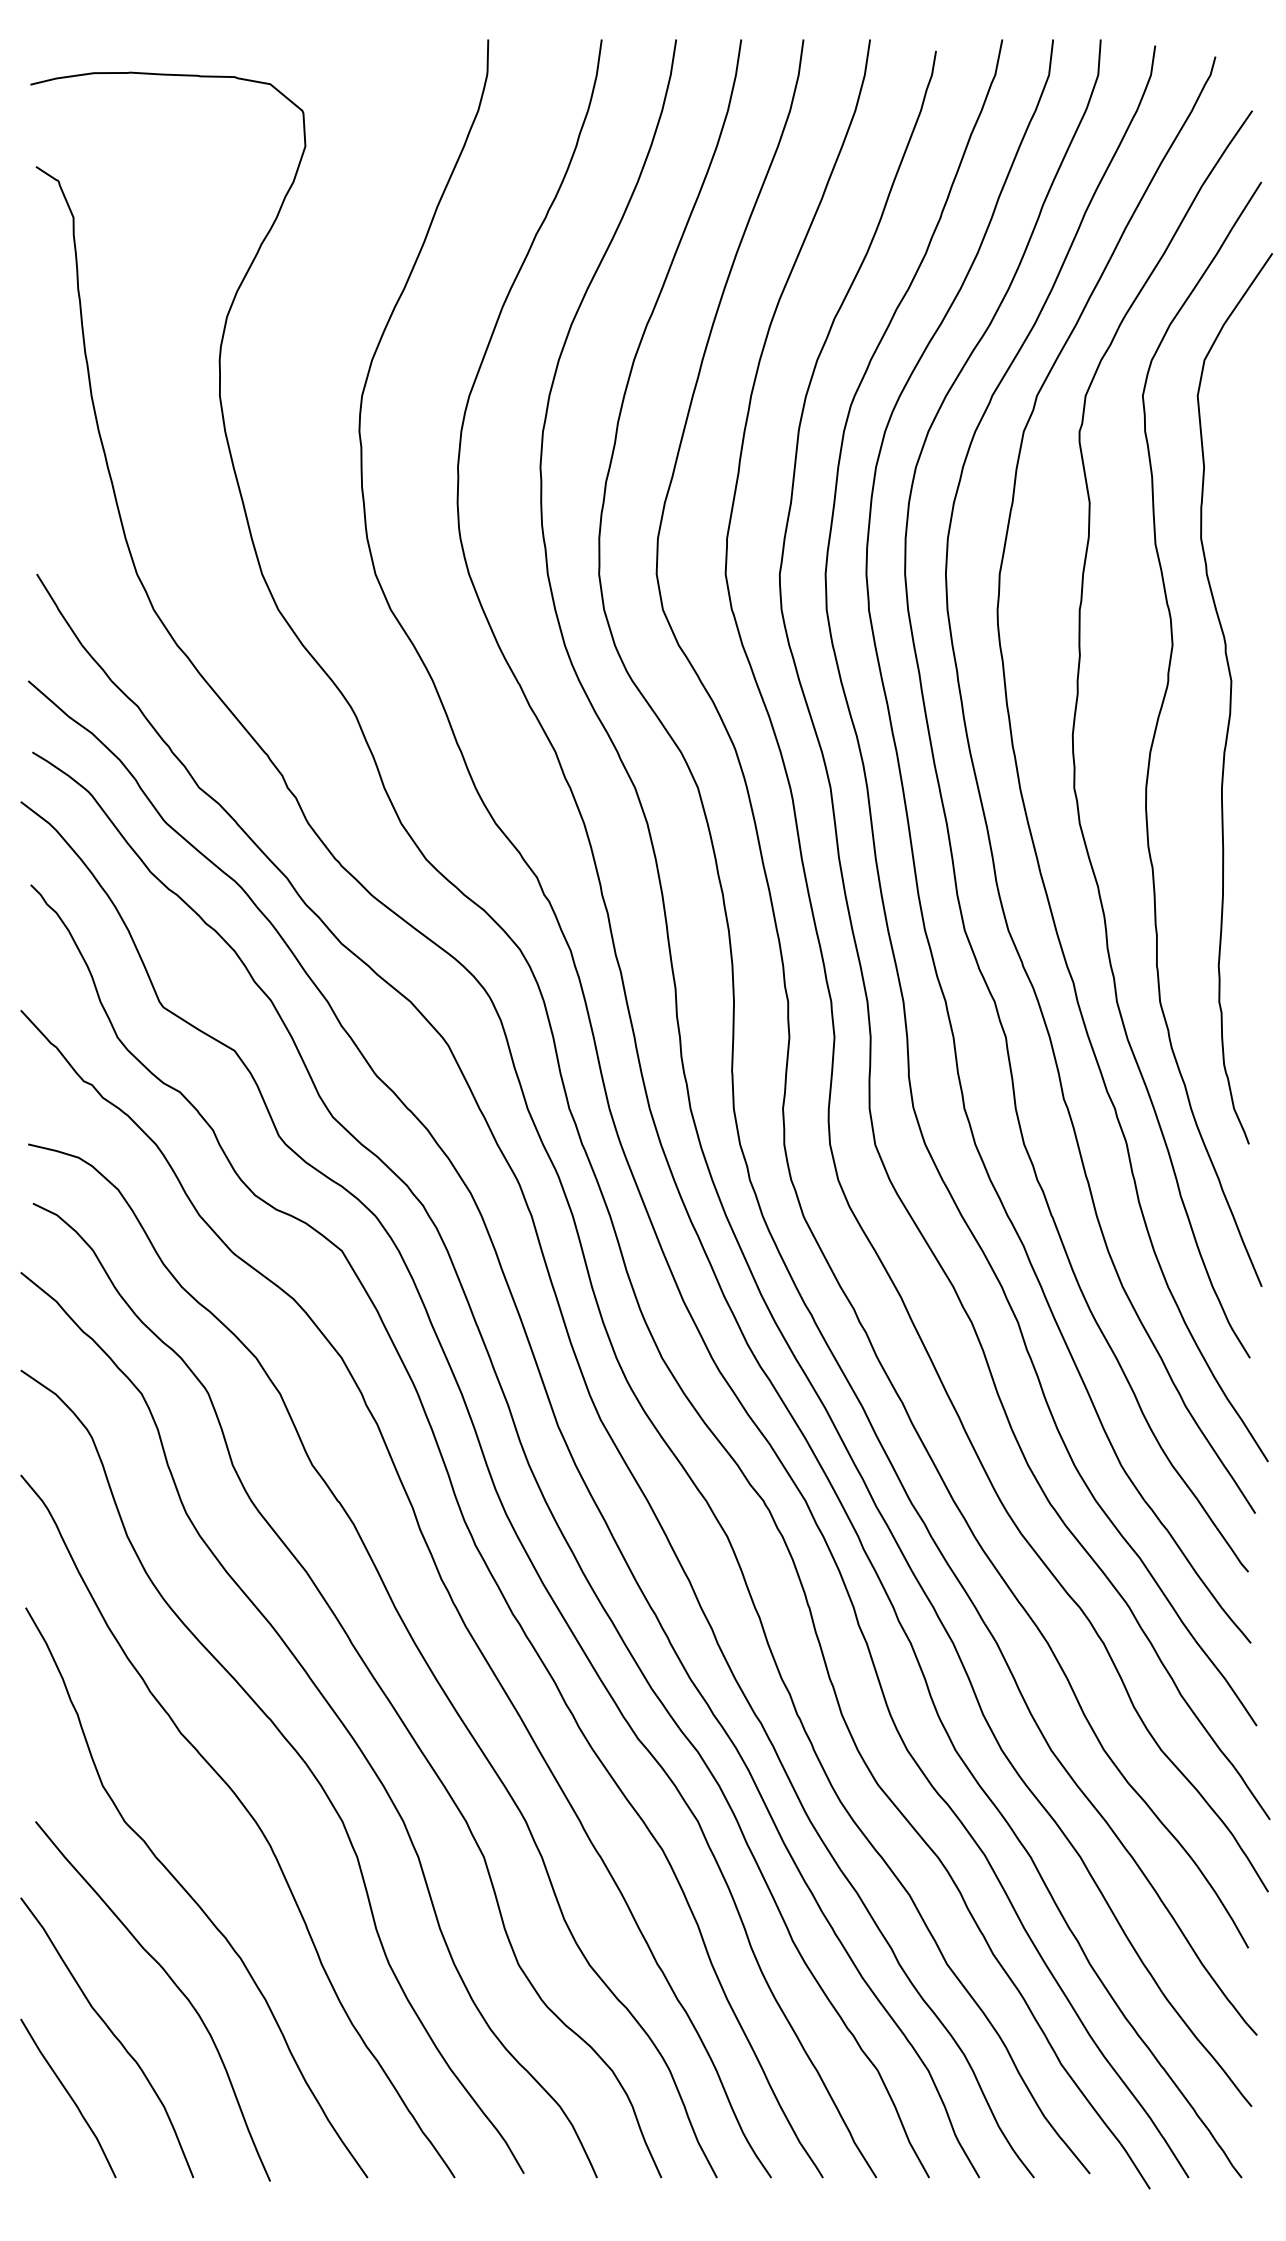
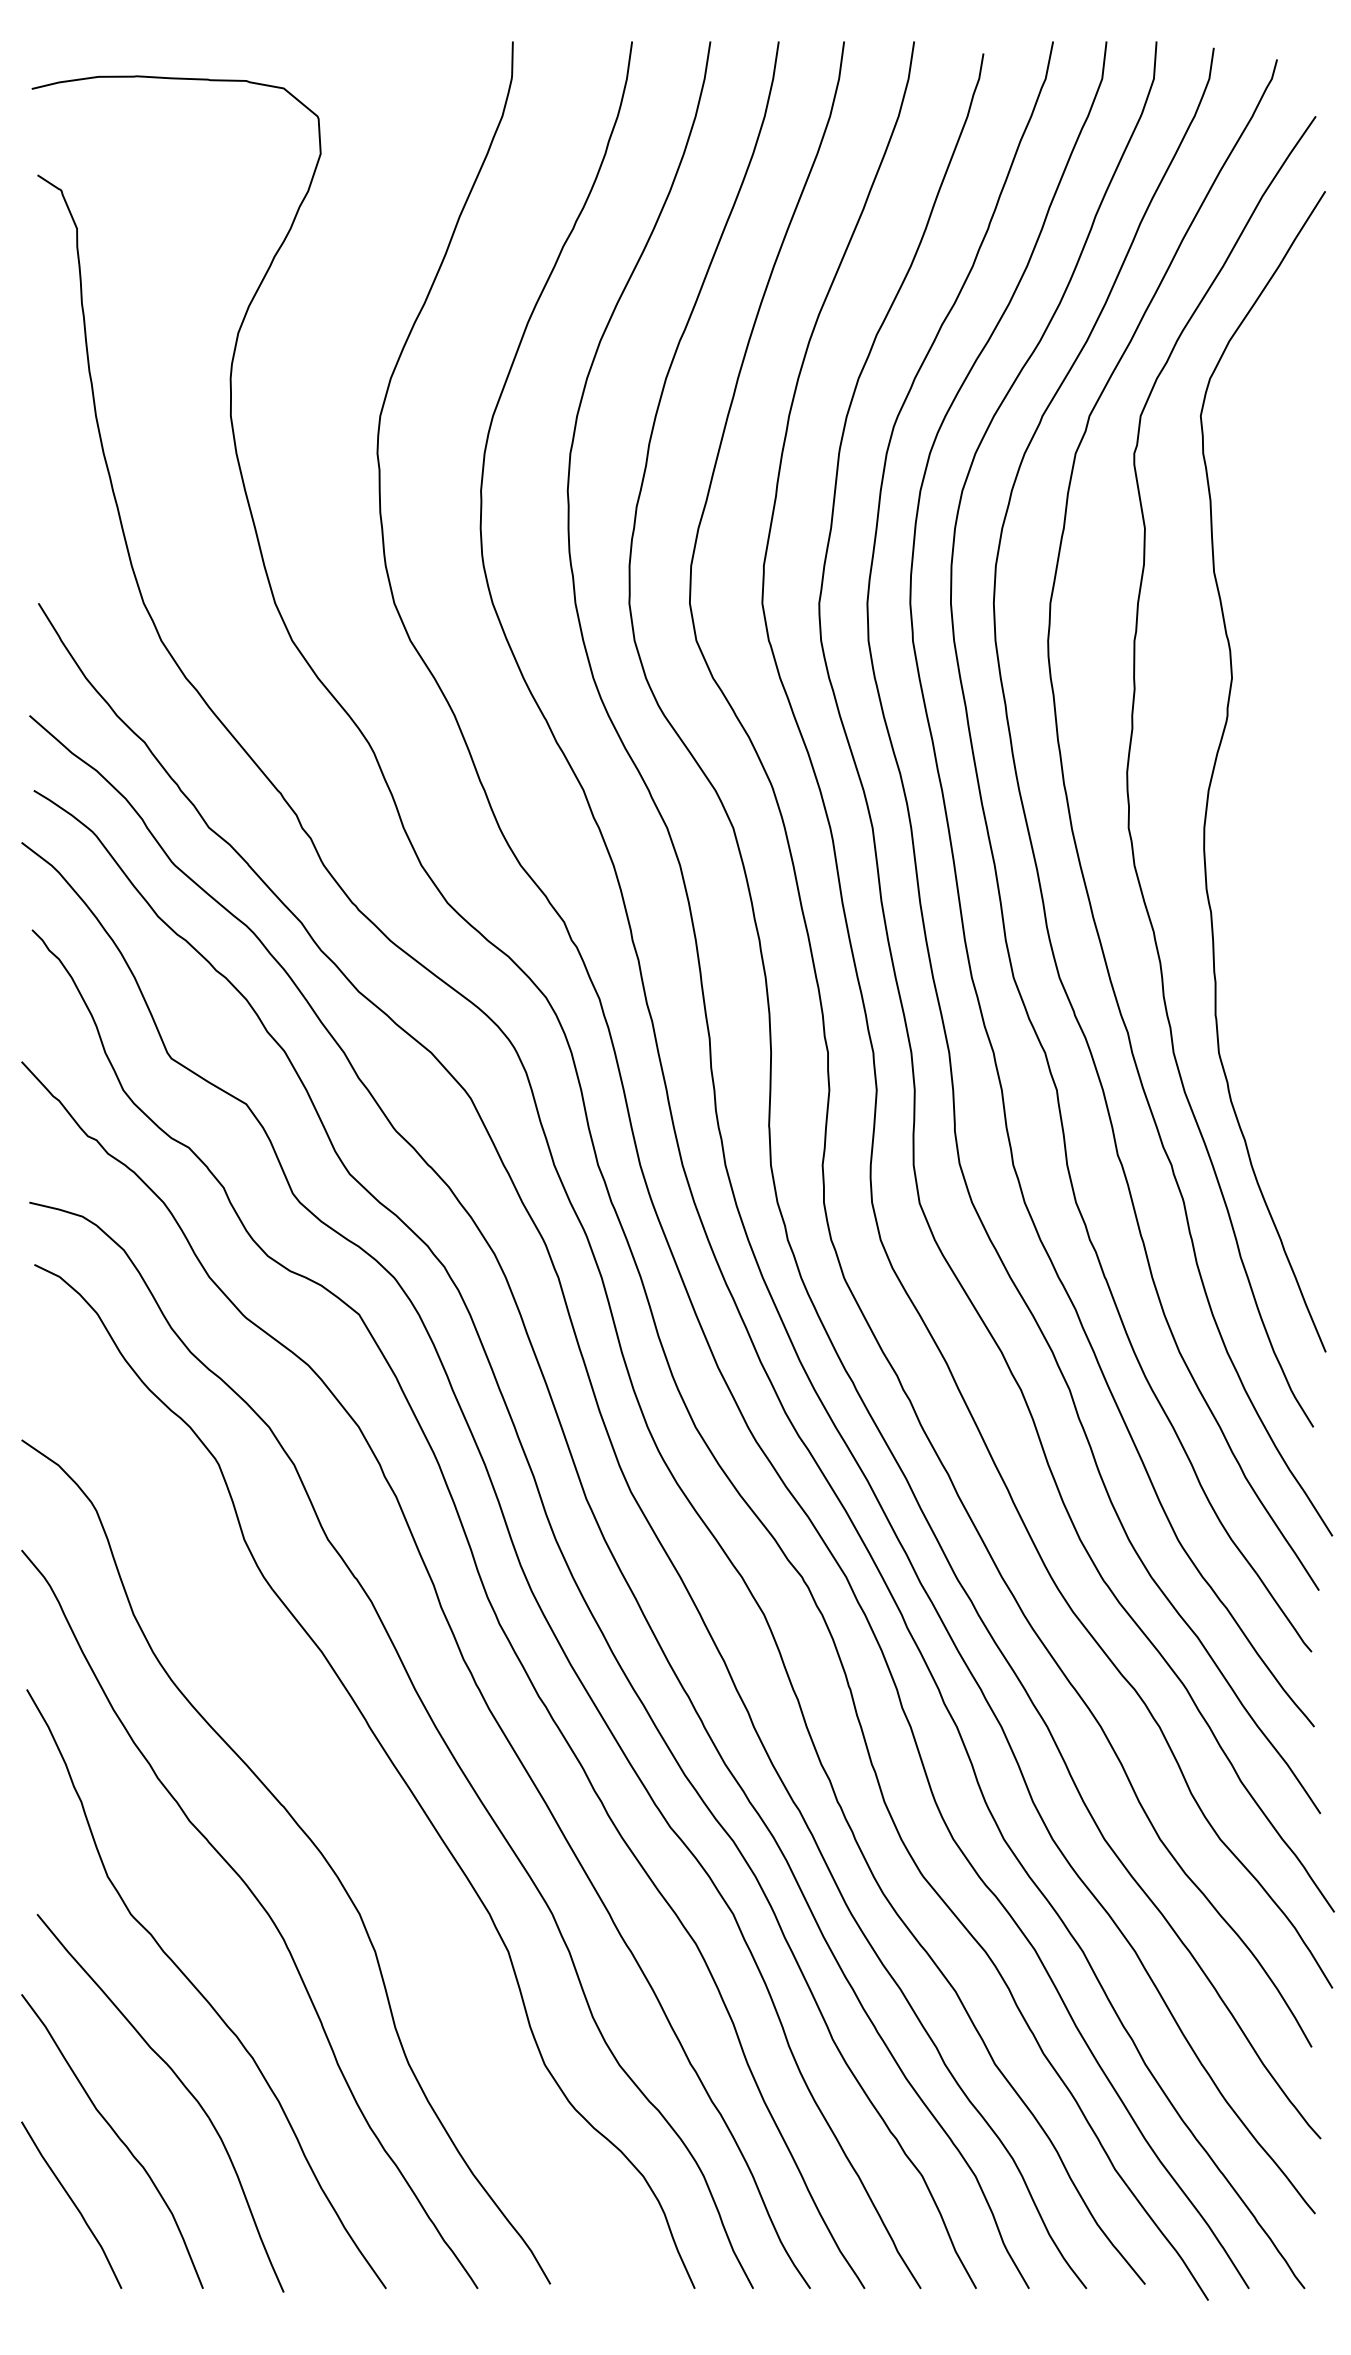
curve: (1231, 698) -> (1293, 734), removed
curve: (329, 1707) -> (346, 1794), removed

